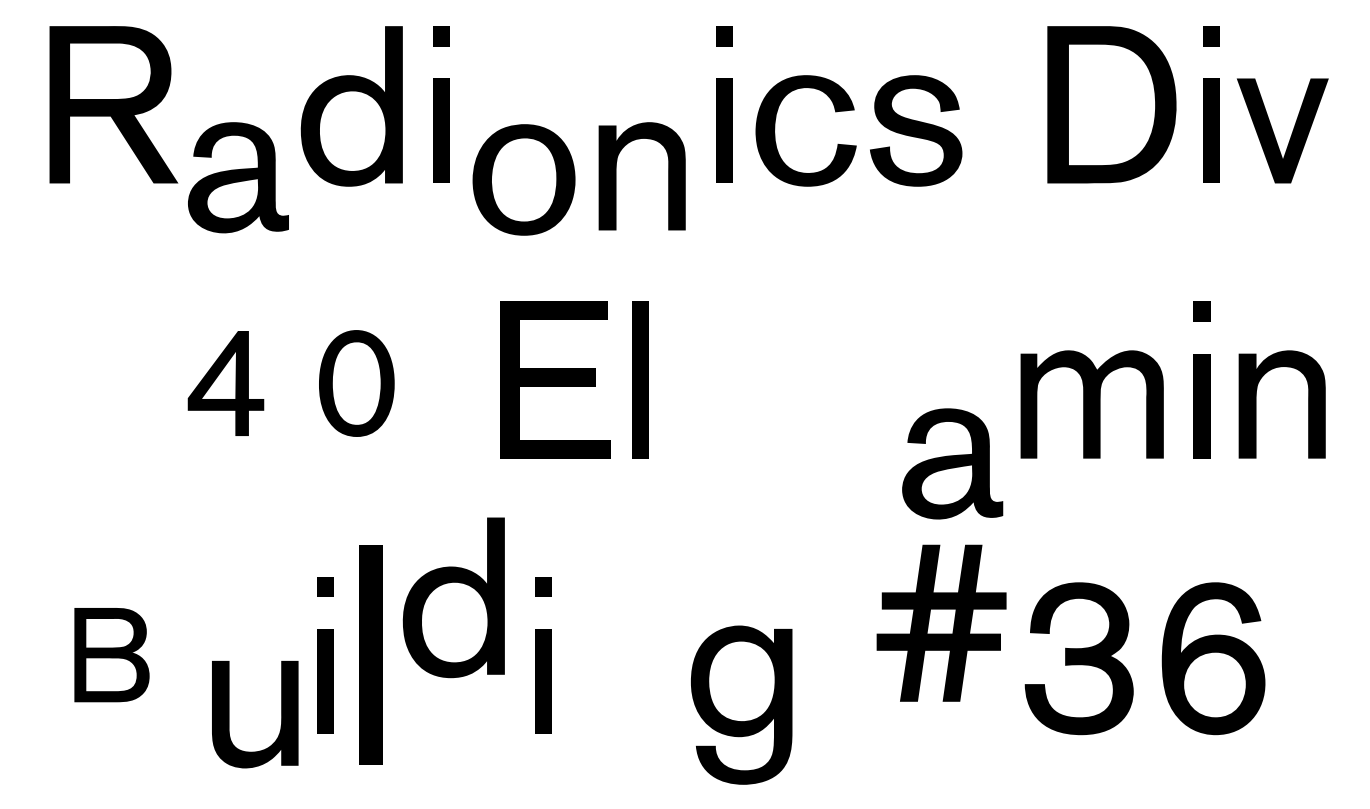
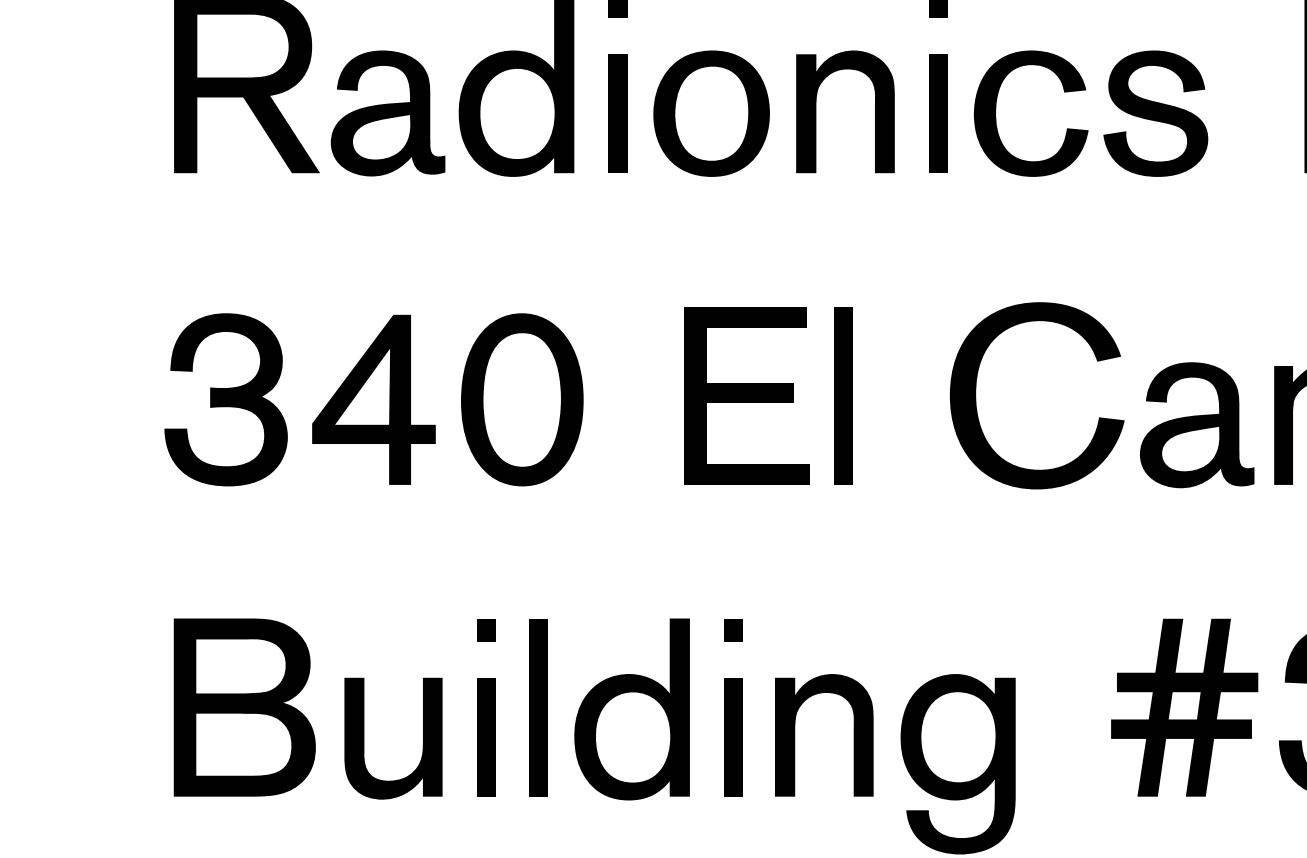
part: (616, 176) -> (816, 112), moved
part: (238, 177) -> (388, 113), moved
part: (523, 179) -> (710, 113), moved
fill: (811, 379) -> (1037, 395), added
fill: (95, 383) -> (226, 399), added
part: (225, 383) -> (373, 399), size x1.43
part: (356, 383) -> (521, 399), size x1.43
part: (952, 463) -> (1197, 424), moved
part: (453, 597) -> (631, 709), moved
part: (941, 622) -> (1184, 706), moved
part: (111, 654) -> (244, 706), size x1.67
part: (371, 655) -> (538, 707), size x0.71
fill: (623, 679) -> (824, 735), added
part: (229, 714) -> (364, 738), moved

